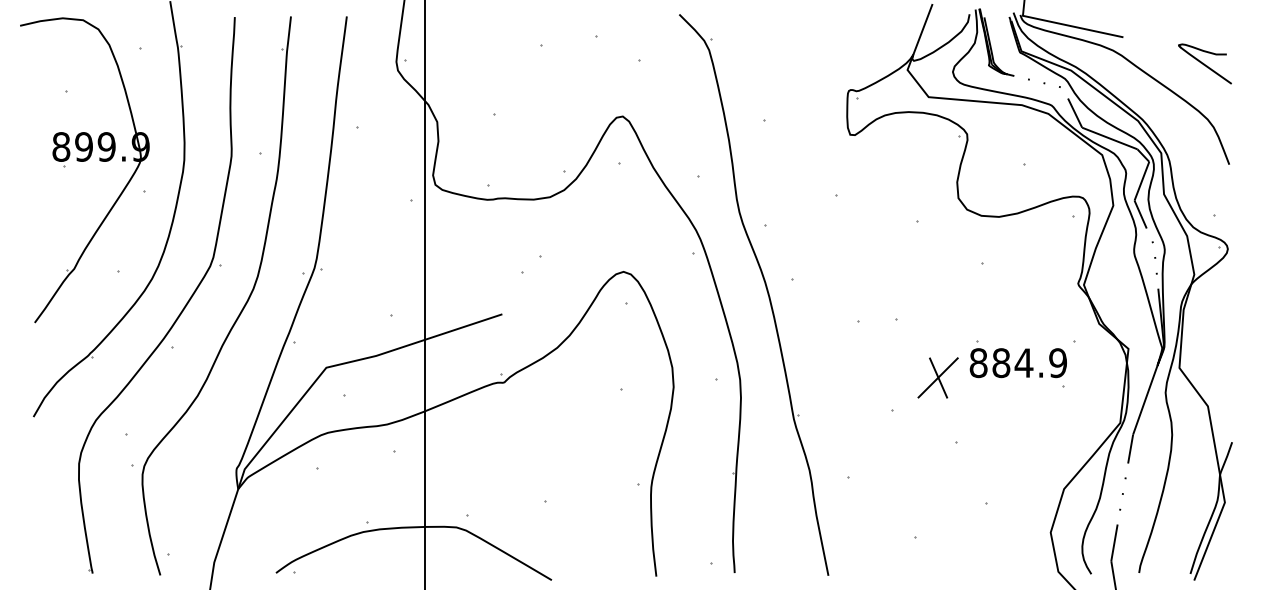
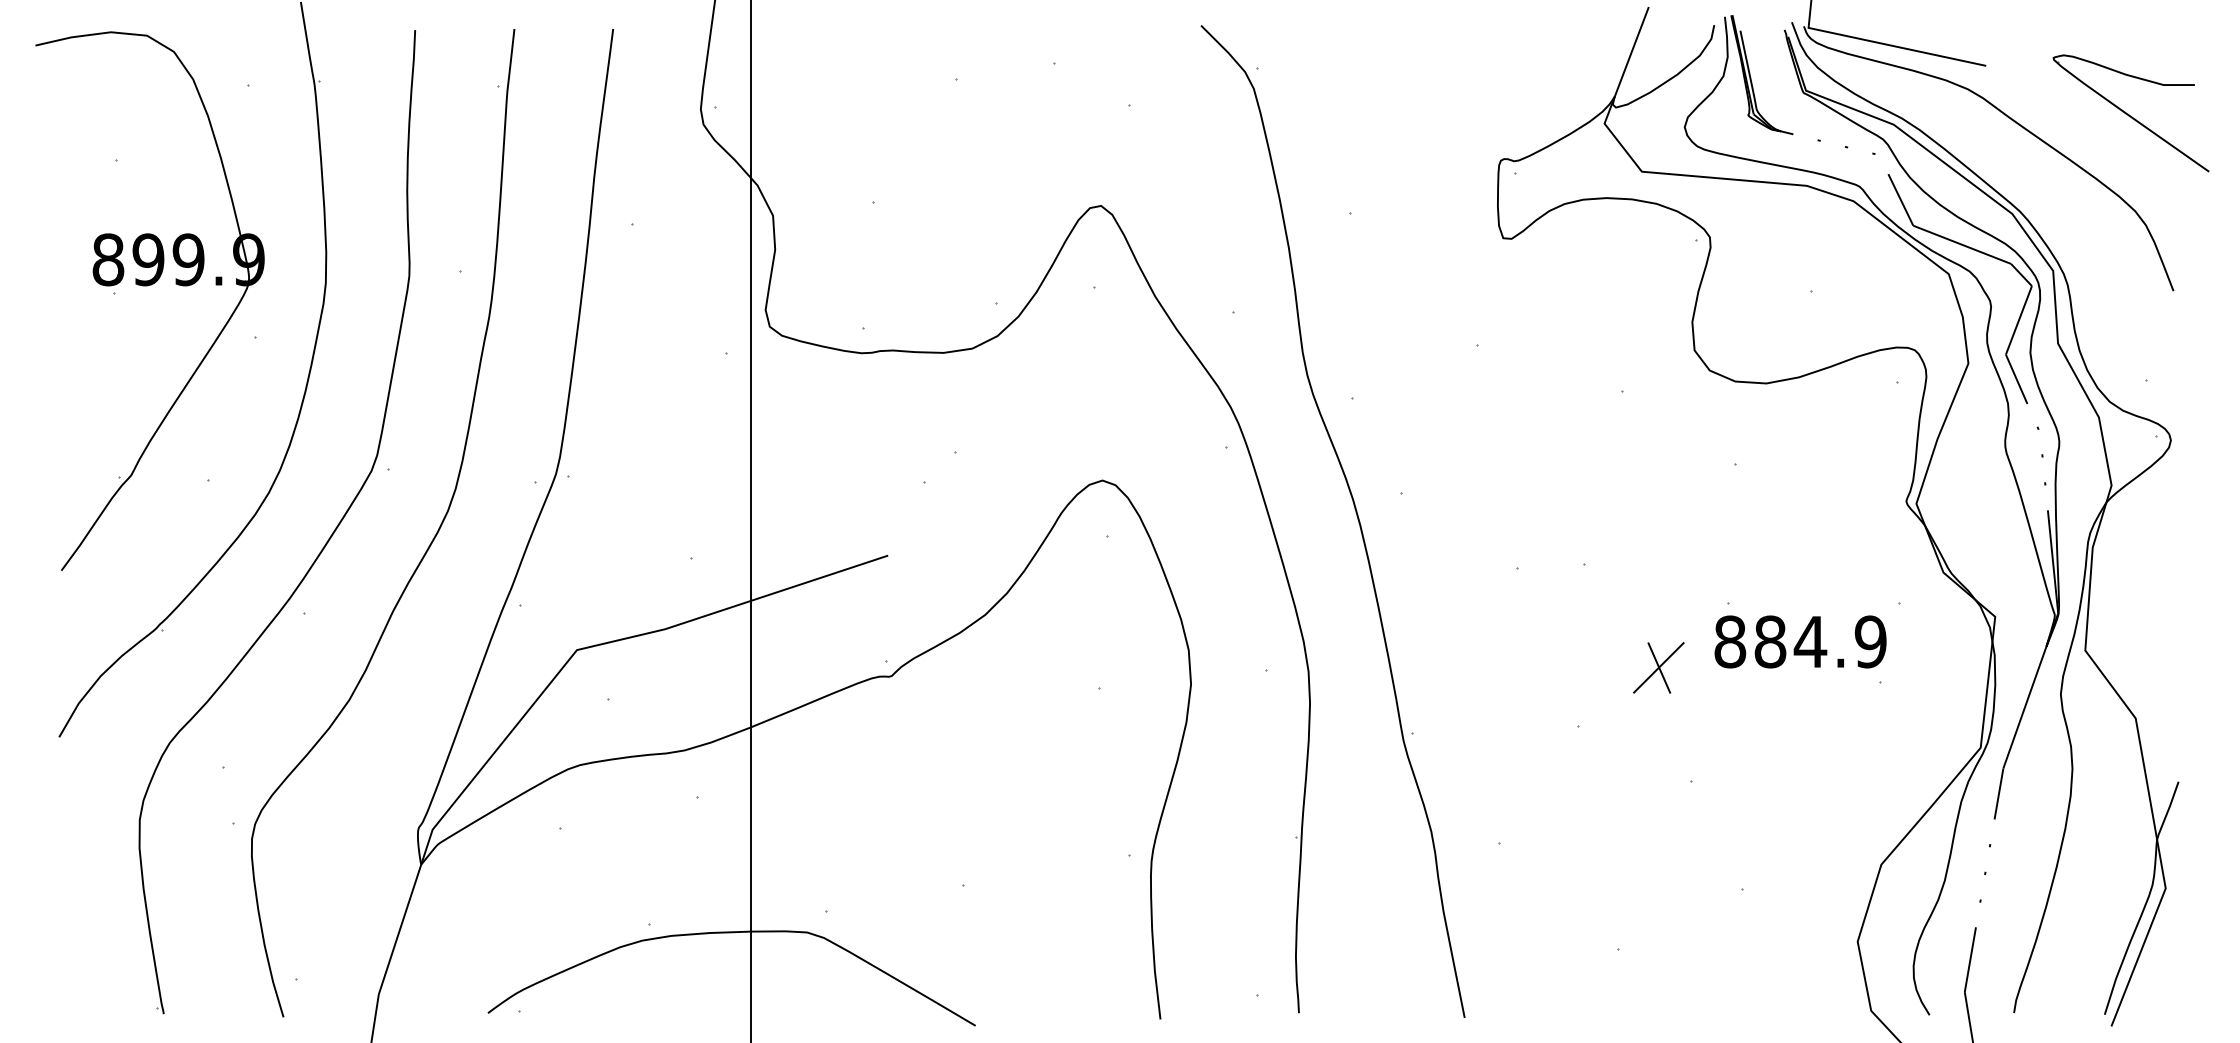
part: (1204, 63) -> (2129, 112), size x1.67
part: (938, 377) -> (1659, 667), size x0.71

